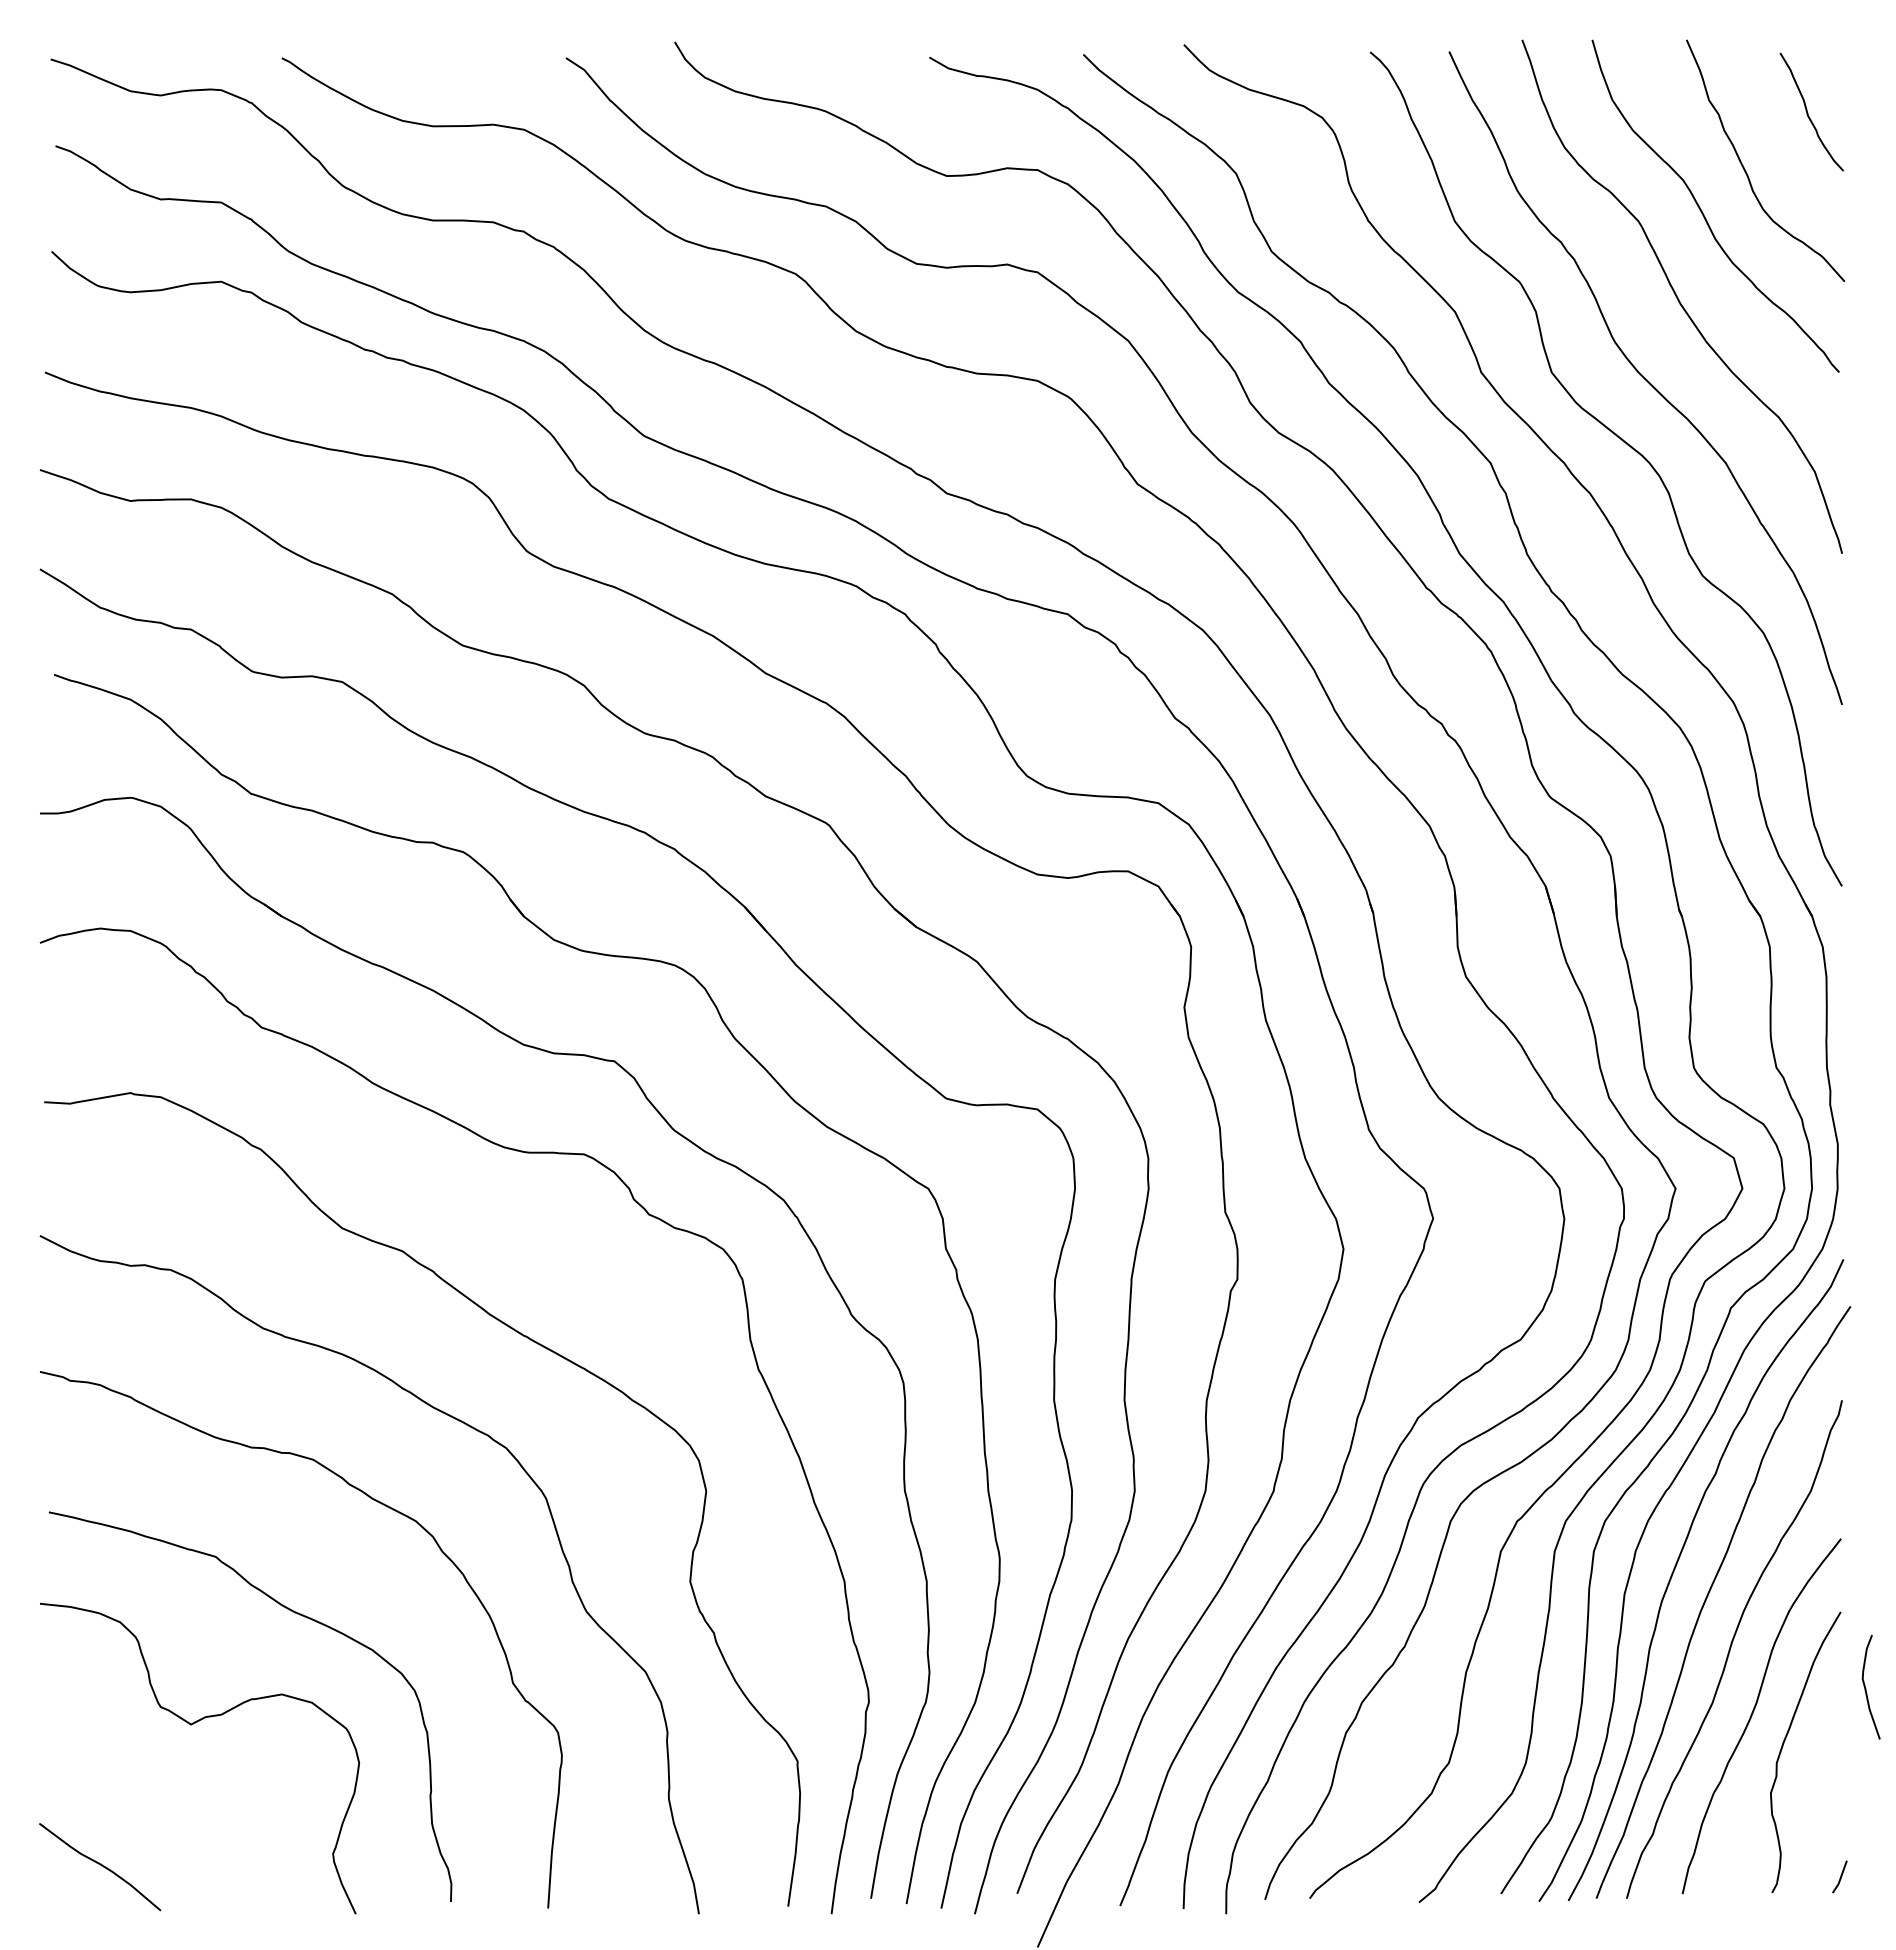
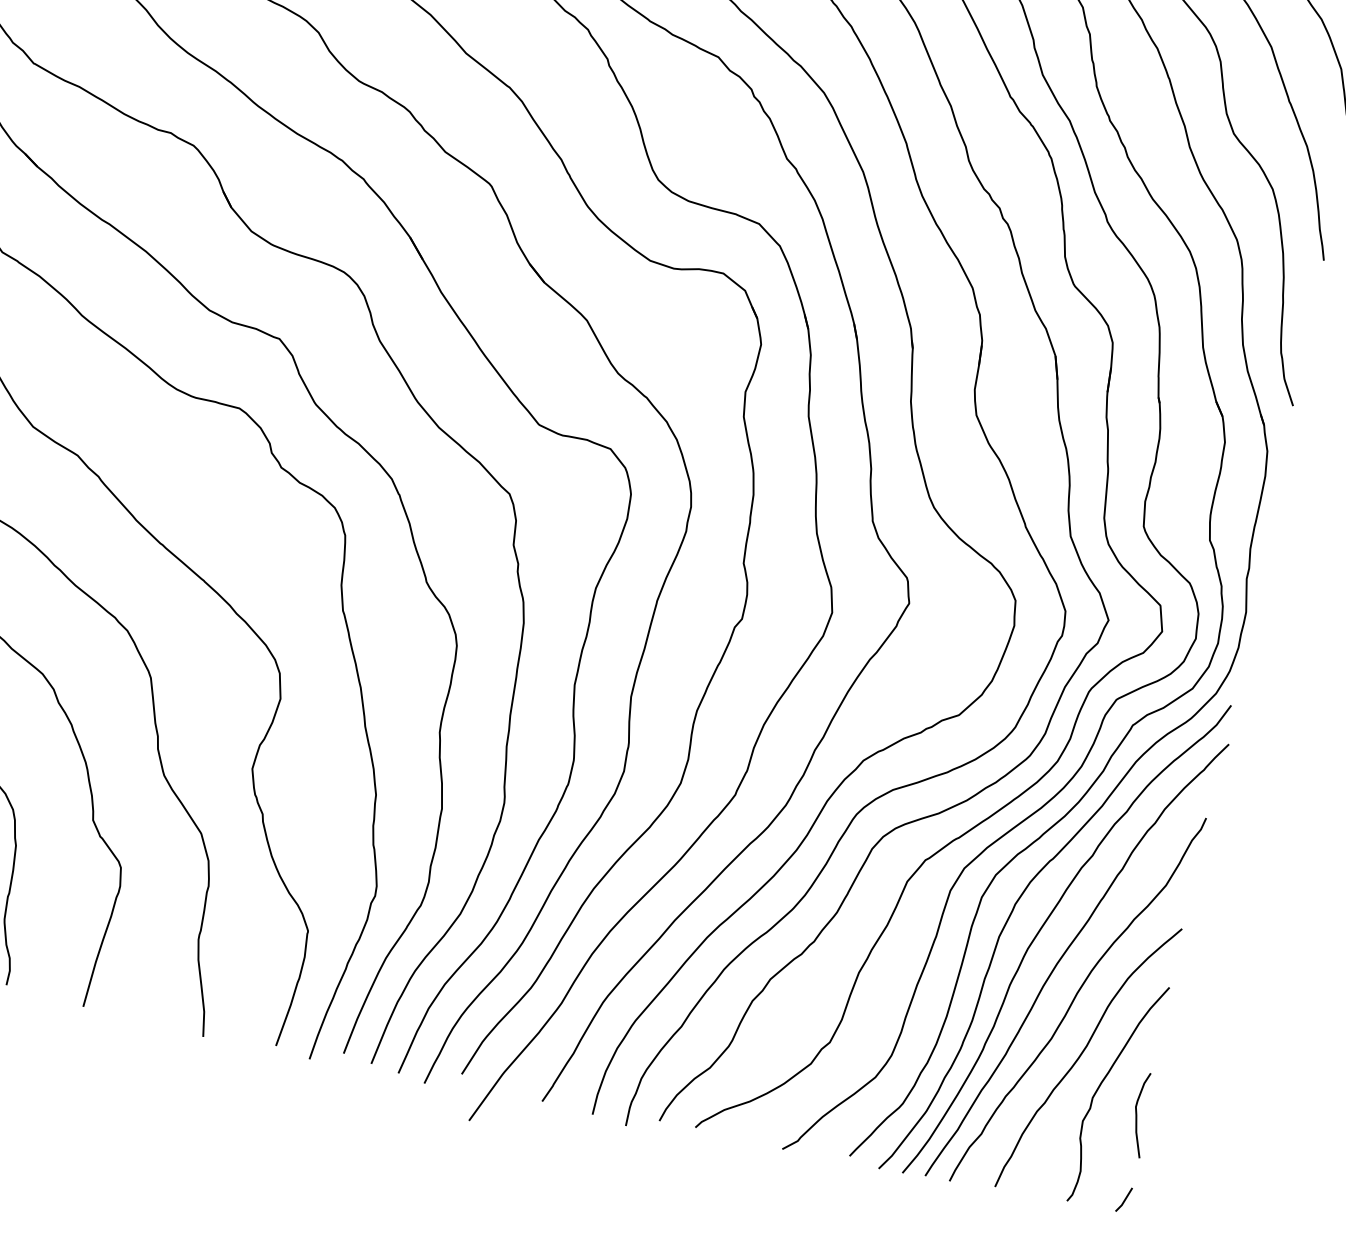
curve: (1866, 1688) -> (1137, 1115), moved

